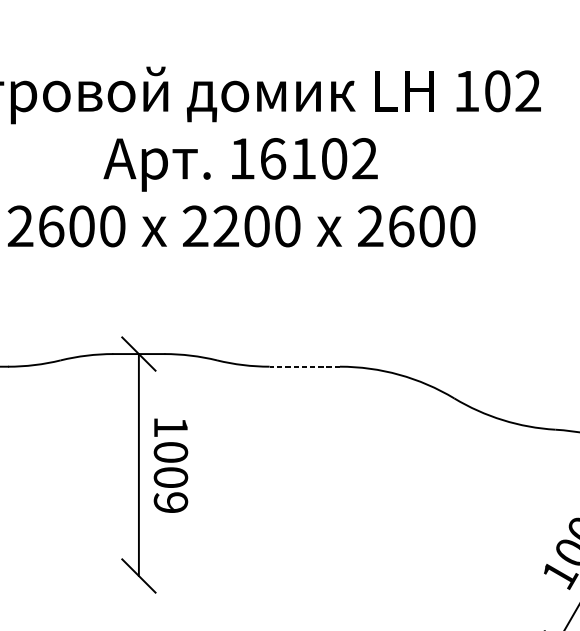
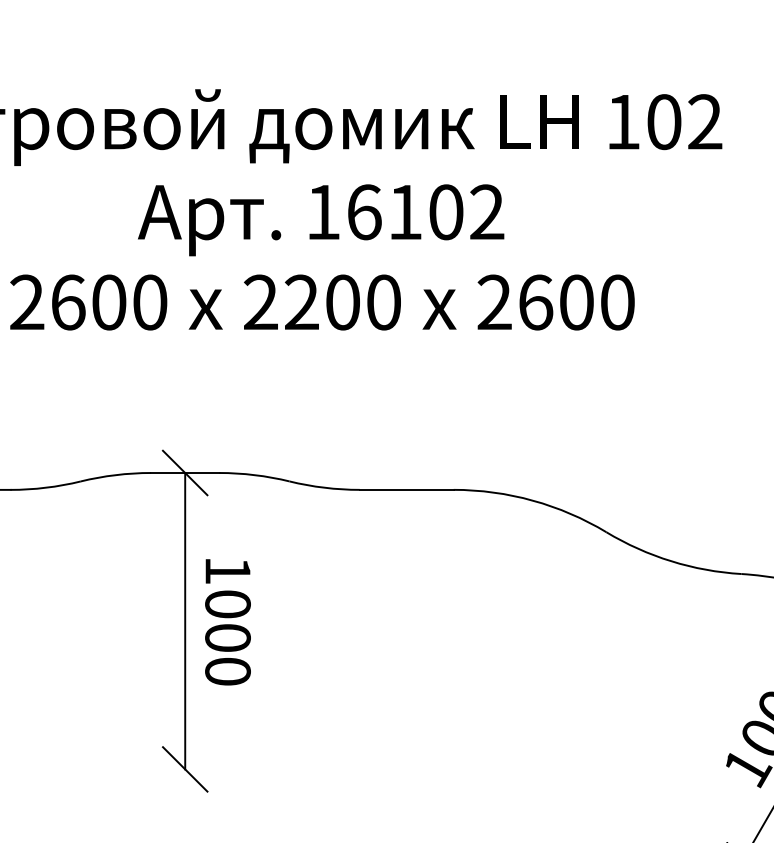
line: (304, 366) -> (406, 489), dashed -> solid
text: (170, 502) -> (227, 671), 1009 -> 1000

